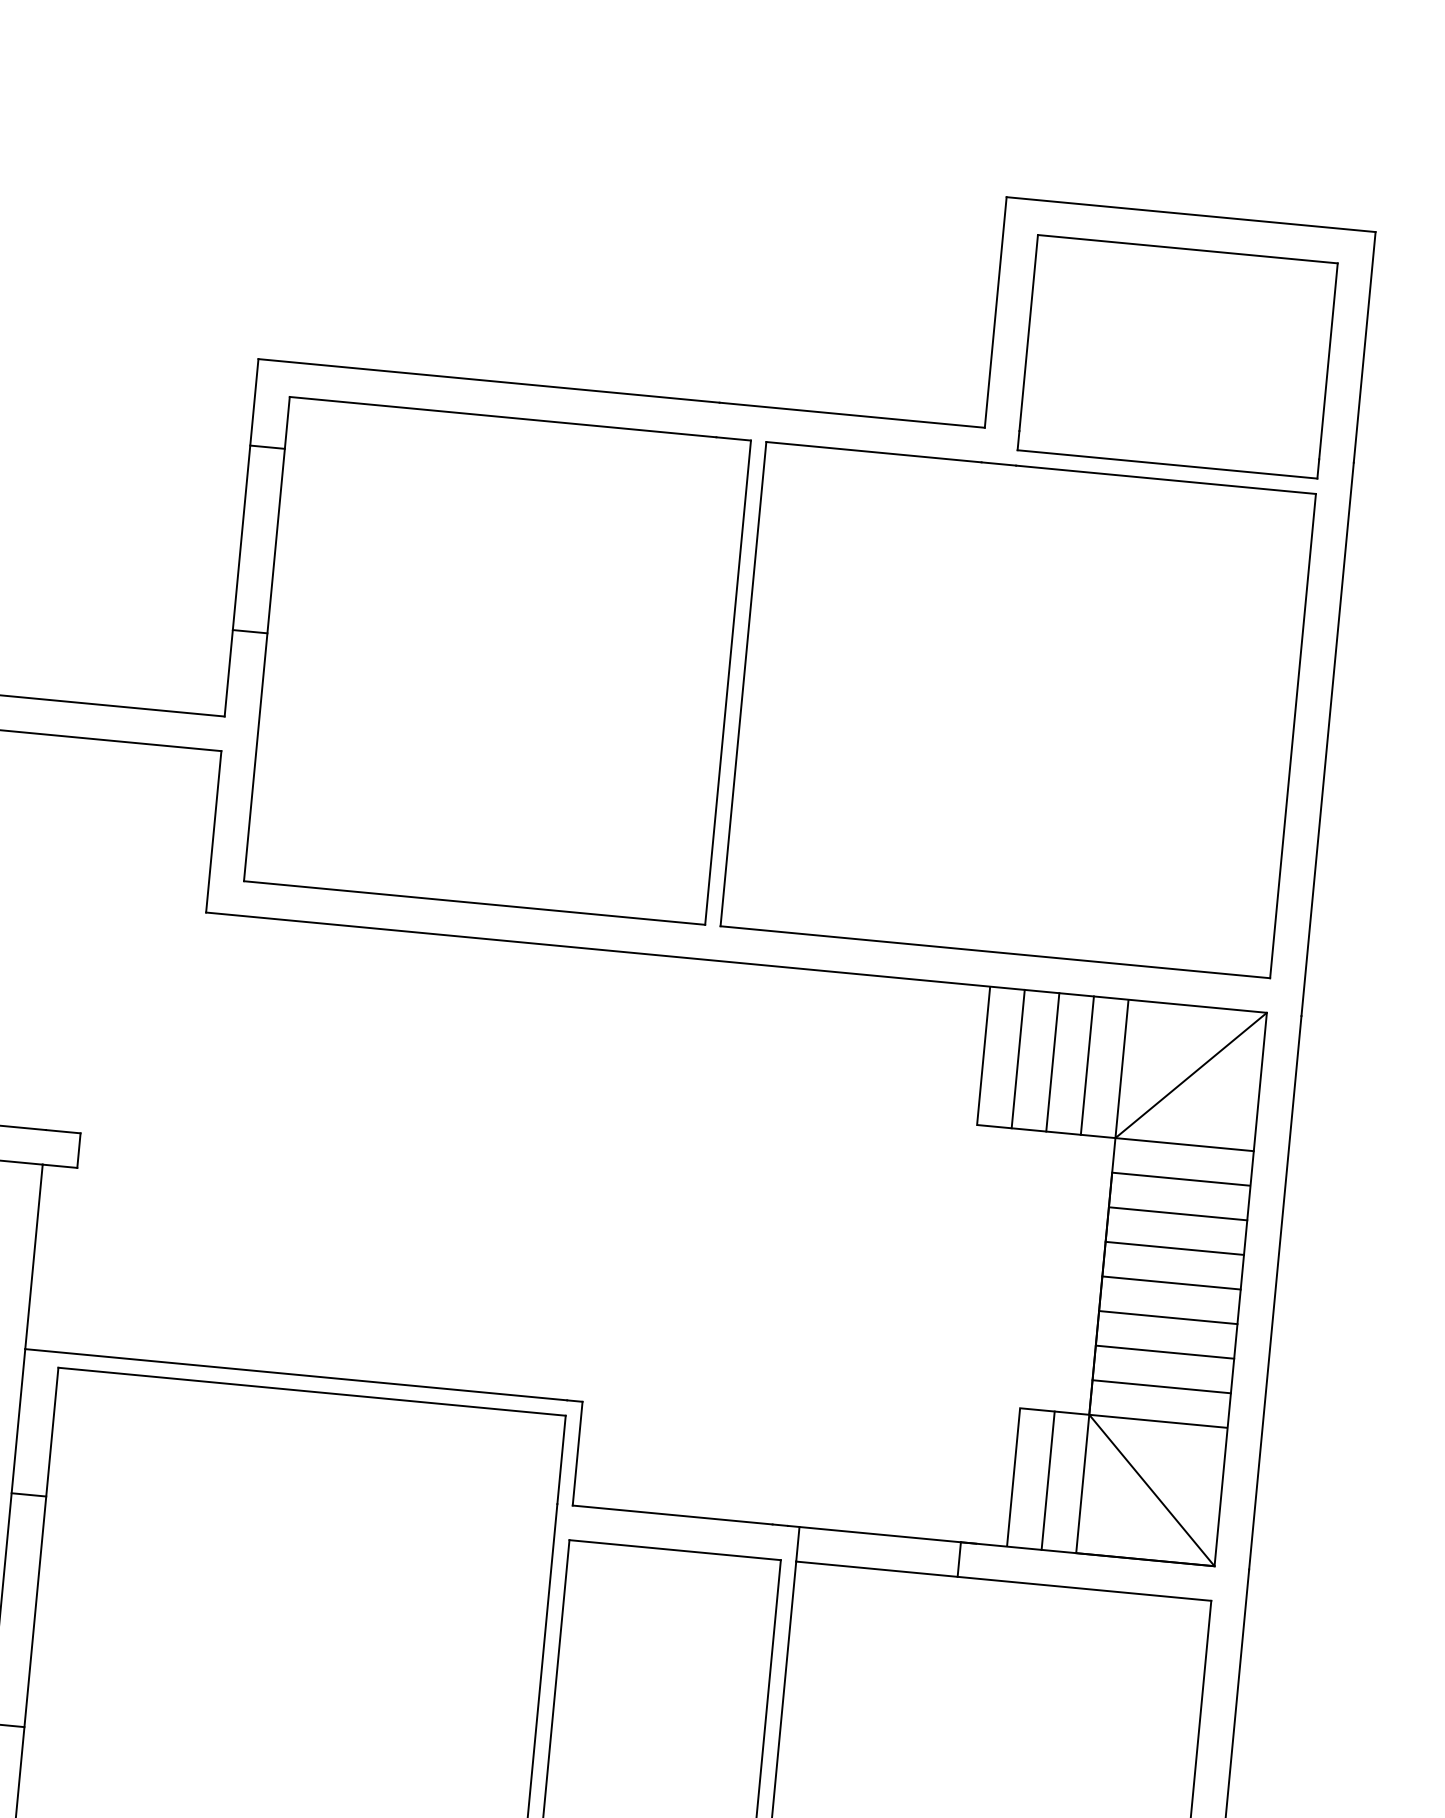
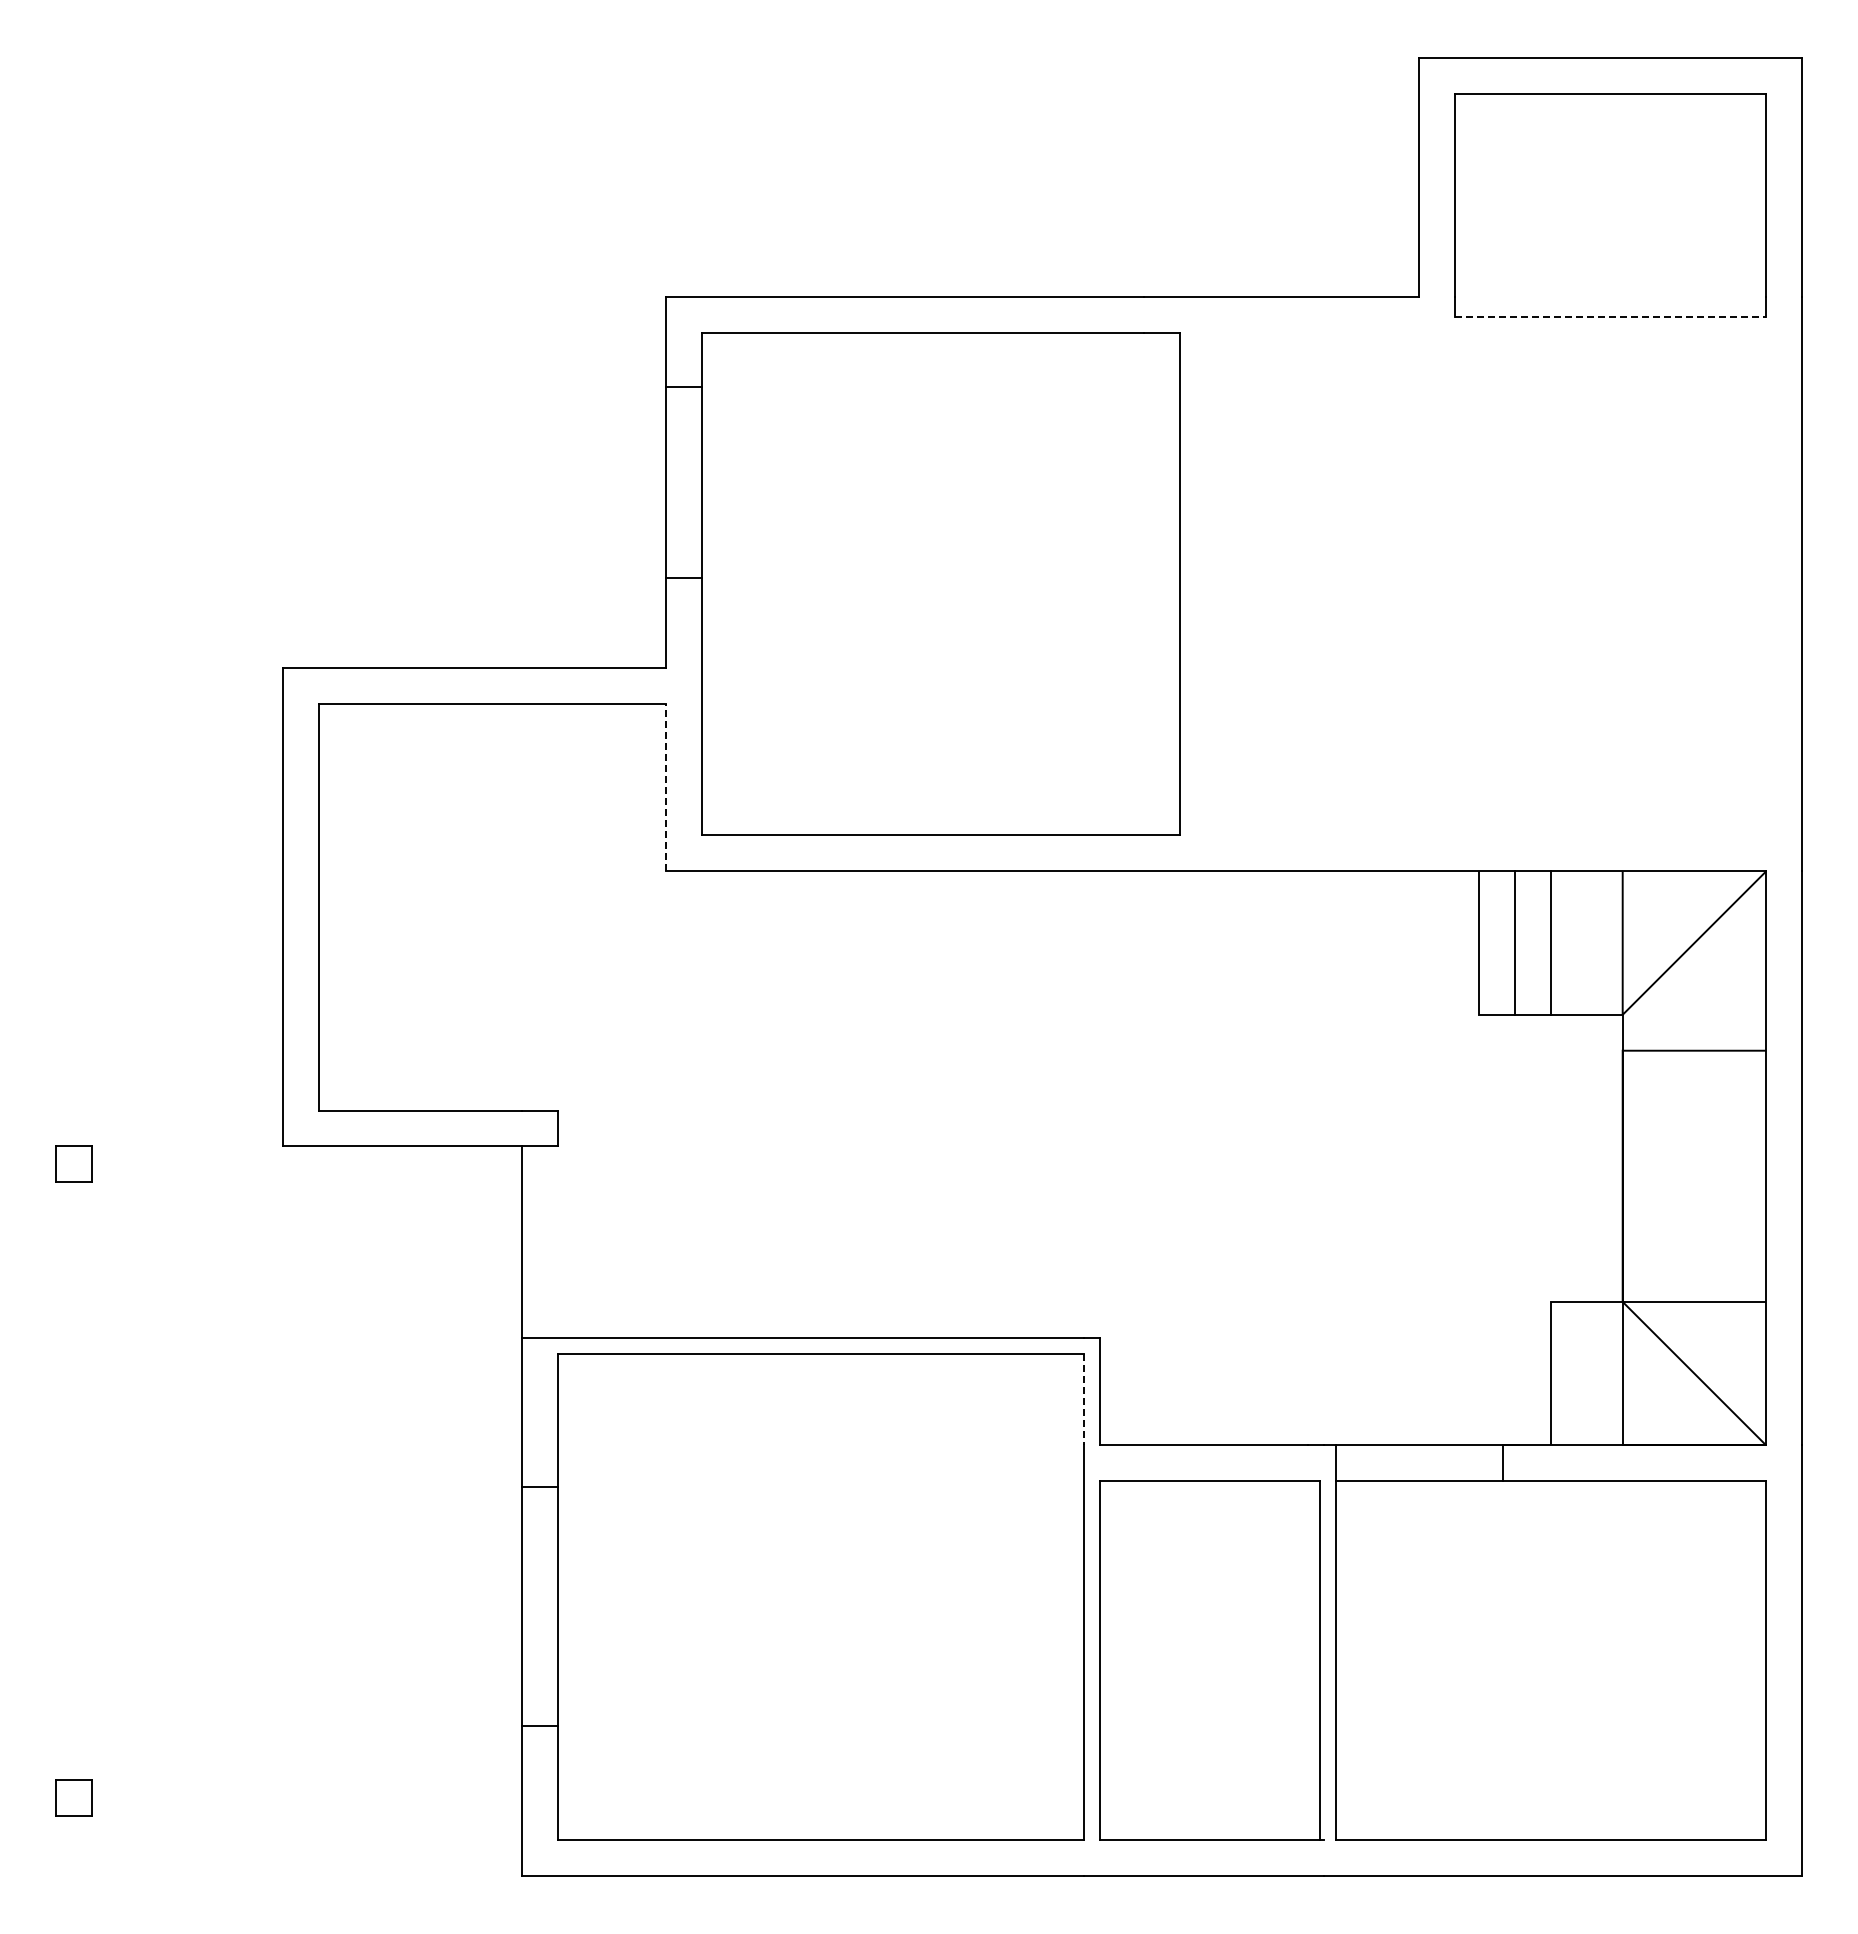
line: (1168, 464) -> (1611, 317), solid -> dashed
part: (1017, 709) -> (1480, 583), removed
line: (213, 831) -> (665, 787), solid -> dashed
line: (1087, 1065) -> (1586, 942), removed
line: (1184, 1144) -> (1694, 1014), removed
line: (1178, 1213) -> (1694, 1086), removed
line: (1174, 1248) -> (1694, 1122), removed
line: (1171, 1283) -> (1694, 1158), removed
line: (1168, 1317) -> (1694, 1194), removed
line: (1165, 1352) -> (1694, 1230), removed
line: (1161, 1387) -> (1694, 1266), removed
line: (561, 1459) -> (1084, 1399), solid -> dashed
line: (1047, 1480) -> (1586, 1373), removed

